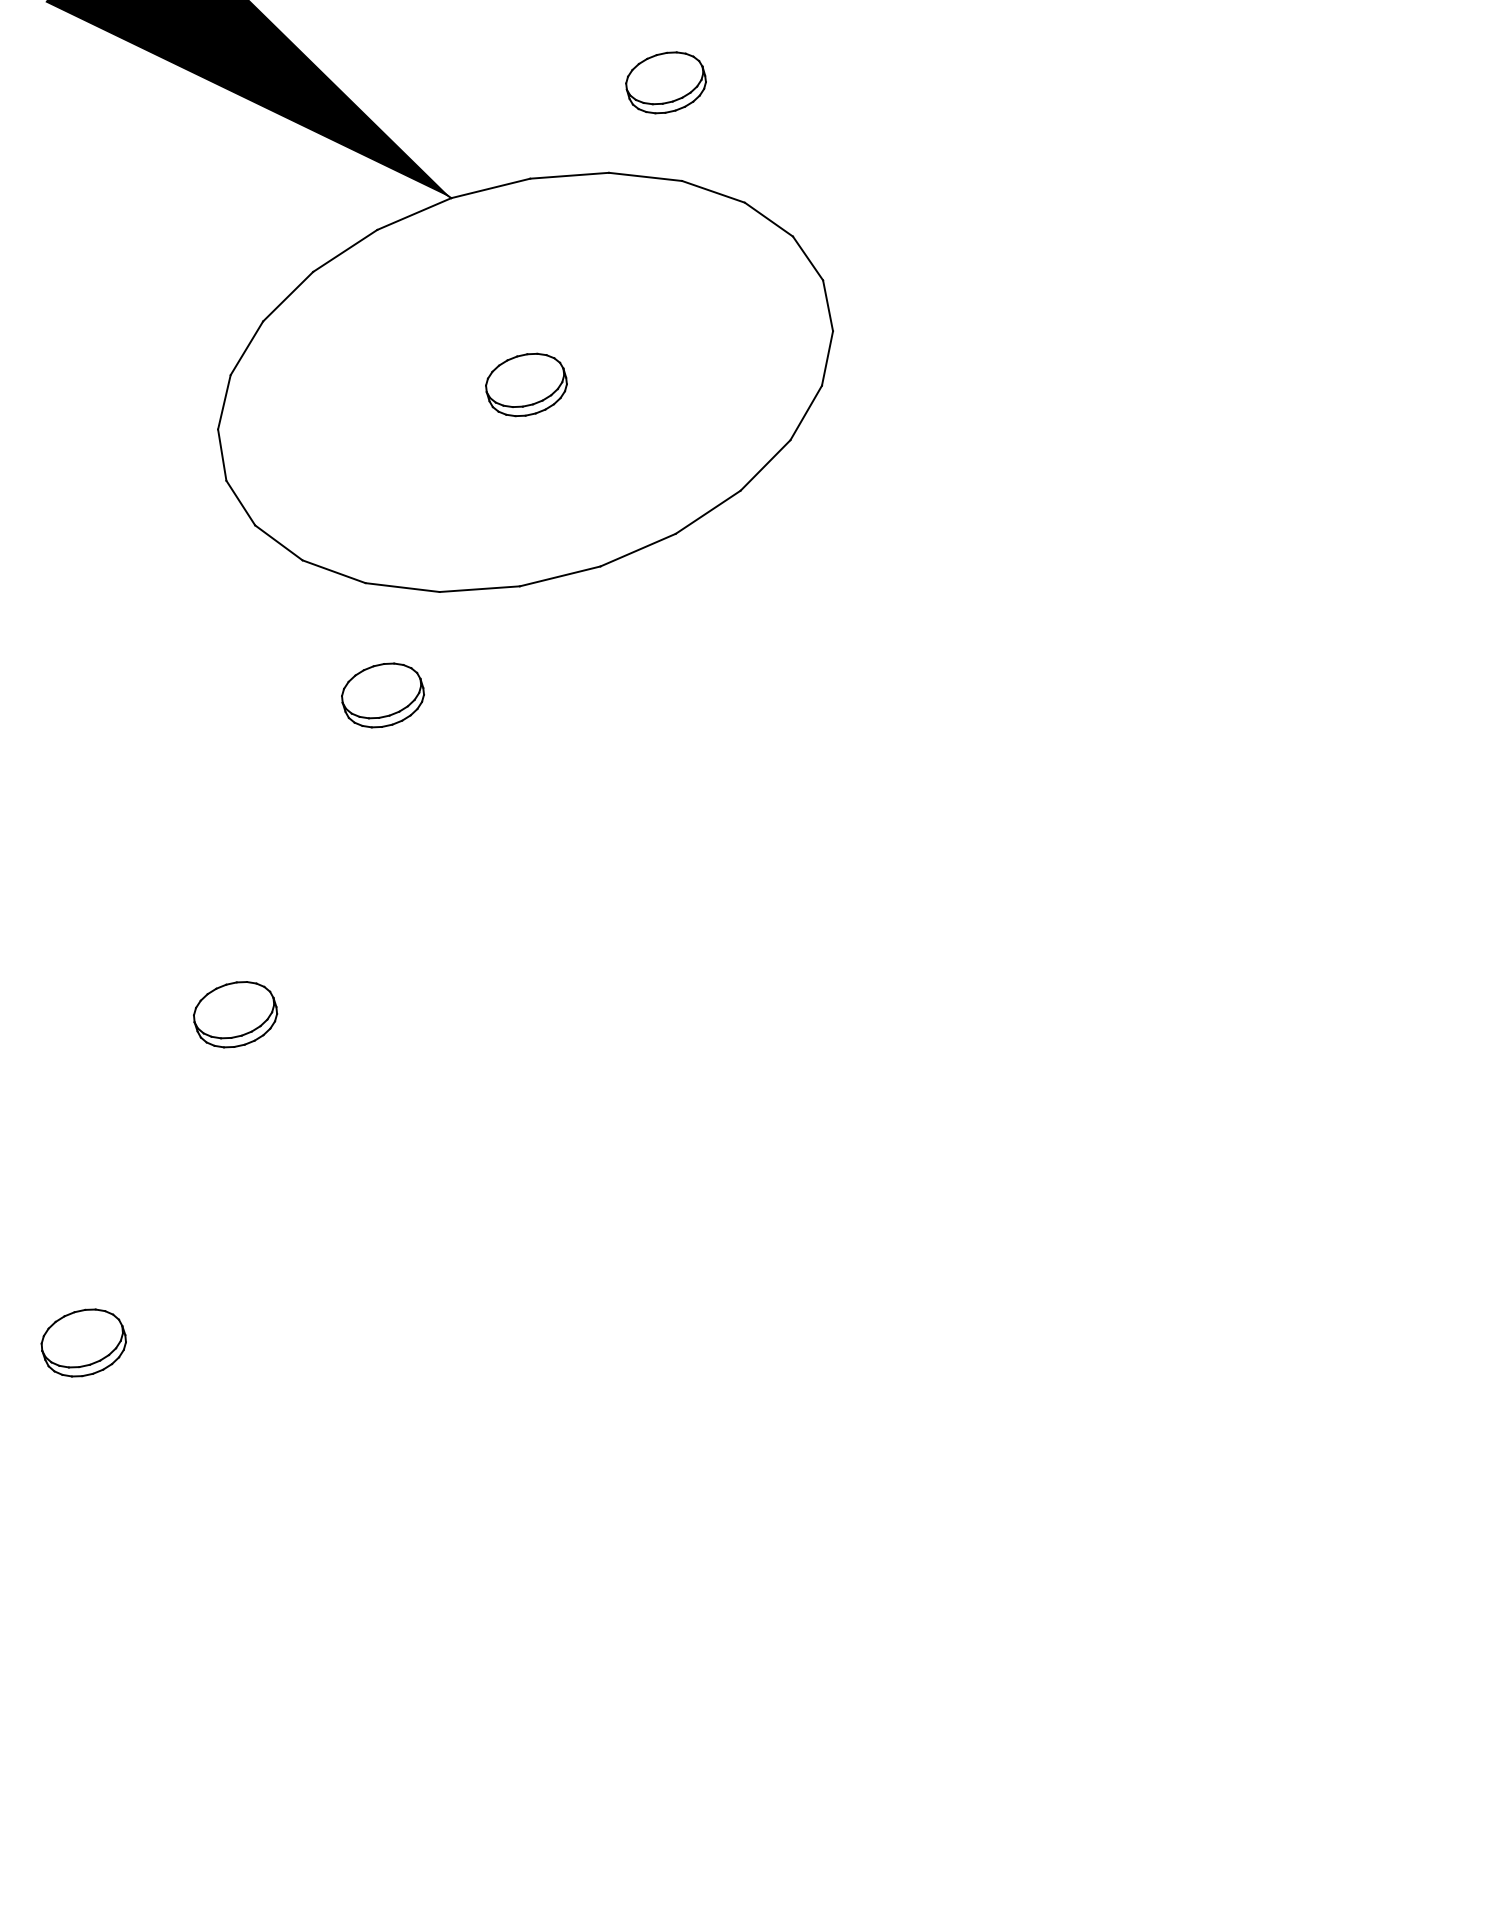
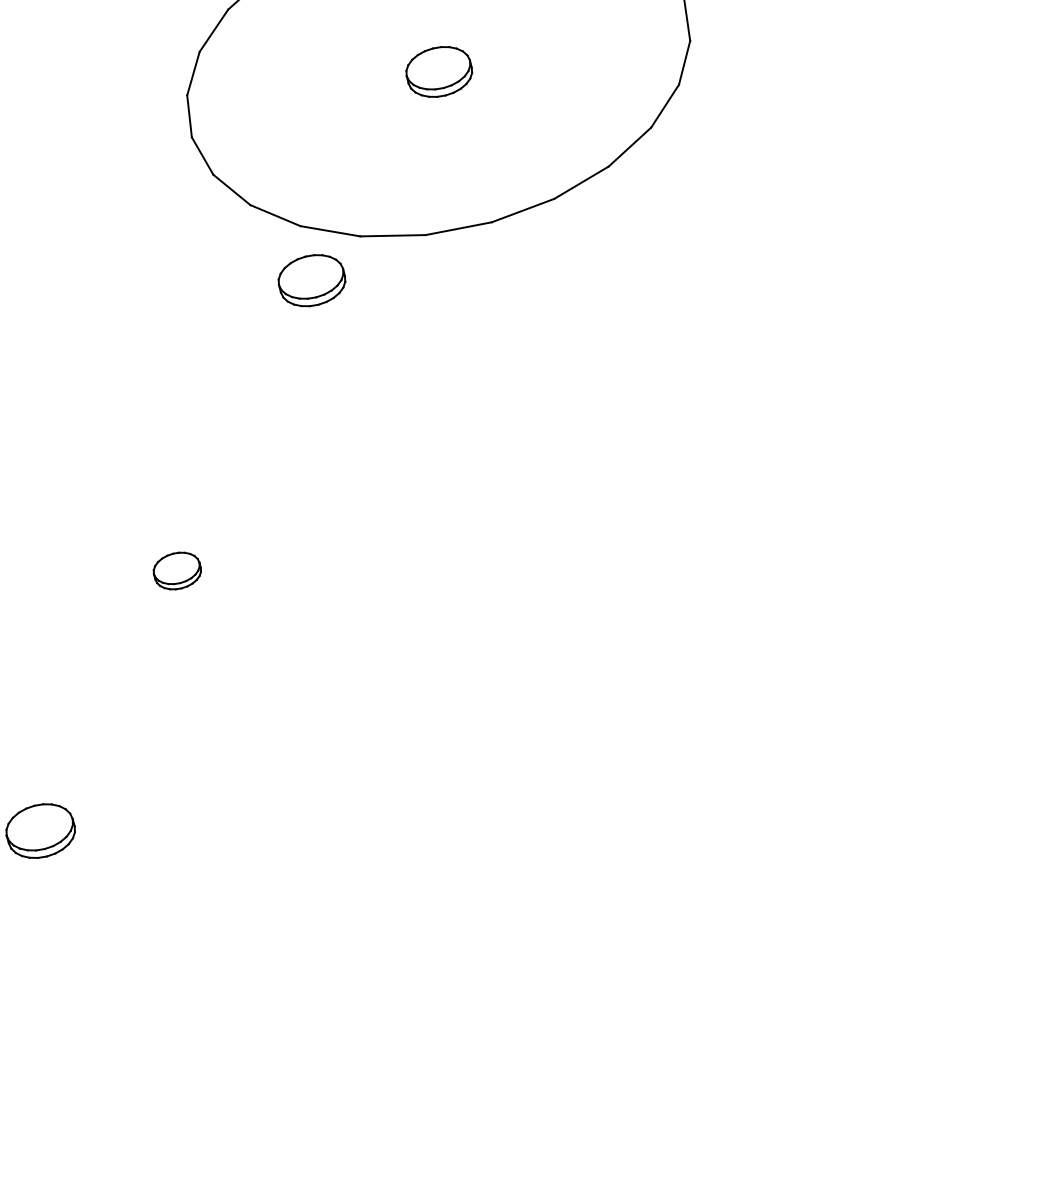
part: (382, 695) -> (311, 280), moved
part: (235, 1014) -> (177, 570), size x0.7

